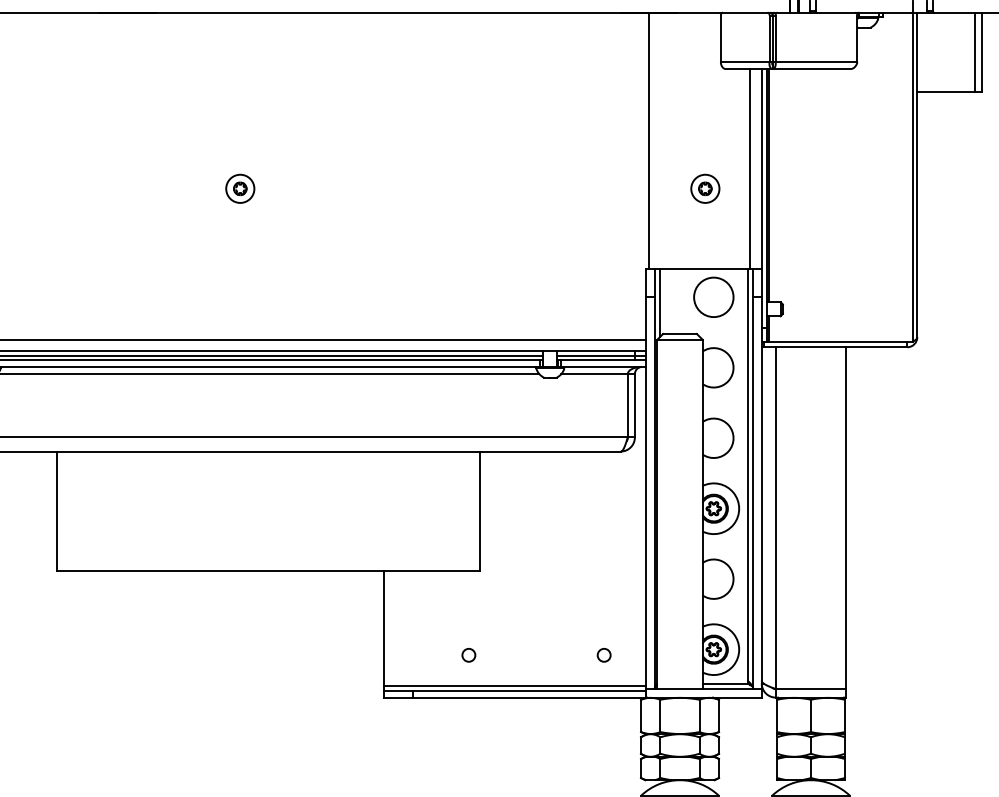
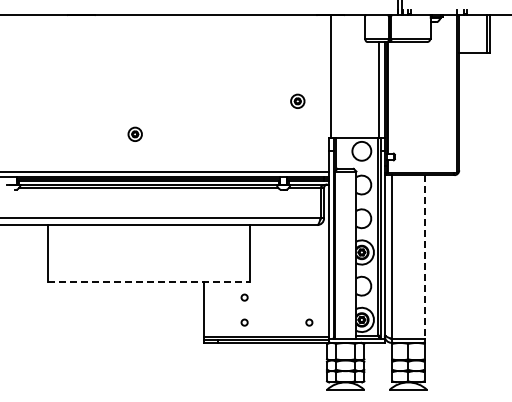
part: (238, 186) -> (134, 133), moved
part: (704, 186) -> (297, 100), moved
line: (846, 519) -> (425, 257), solid -> dashed
line: (270, 571) -> (149, 282), solid -> dashed
circle: (468, 602) -> (244, 297), added

